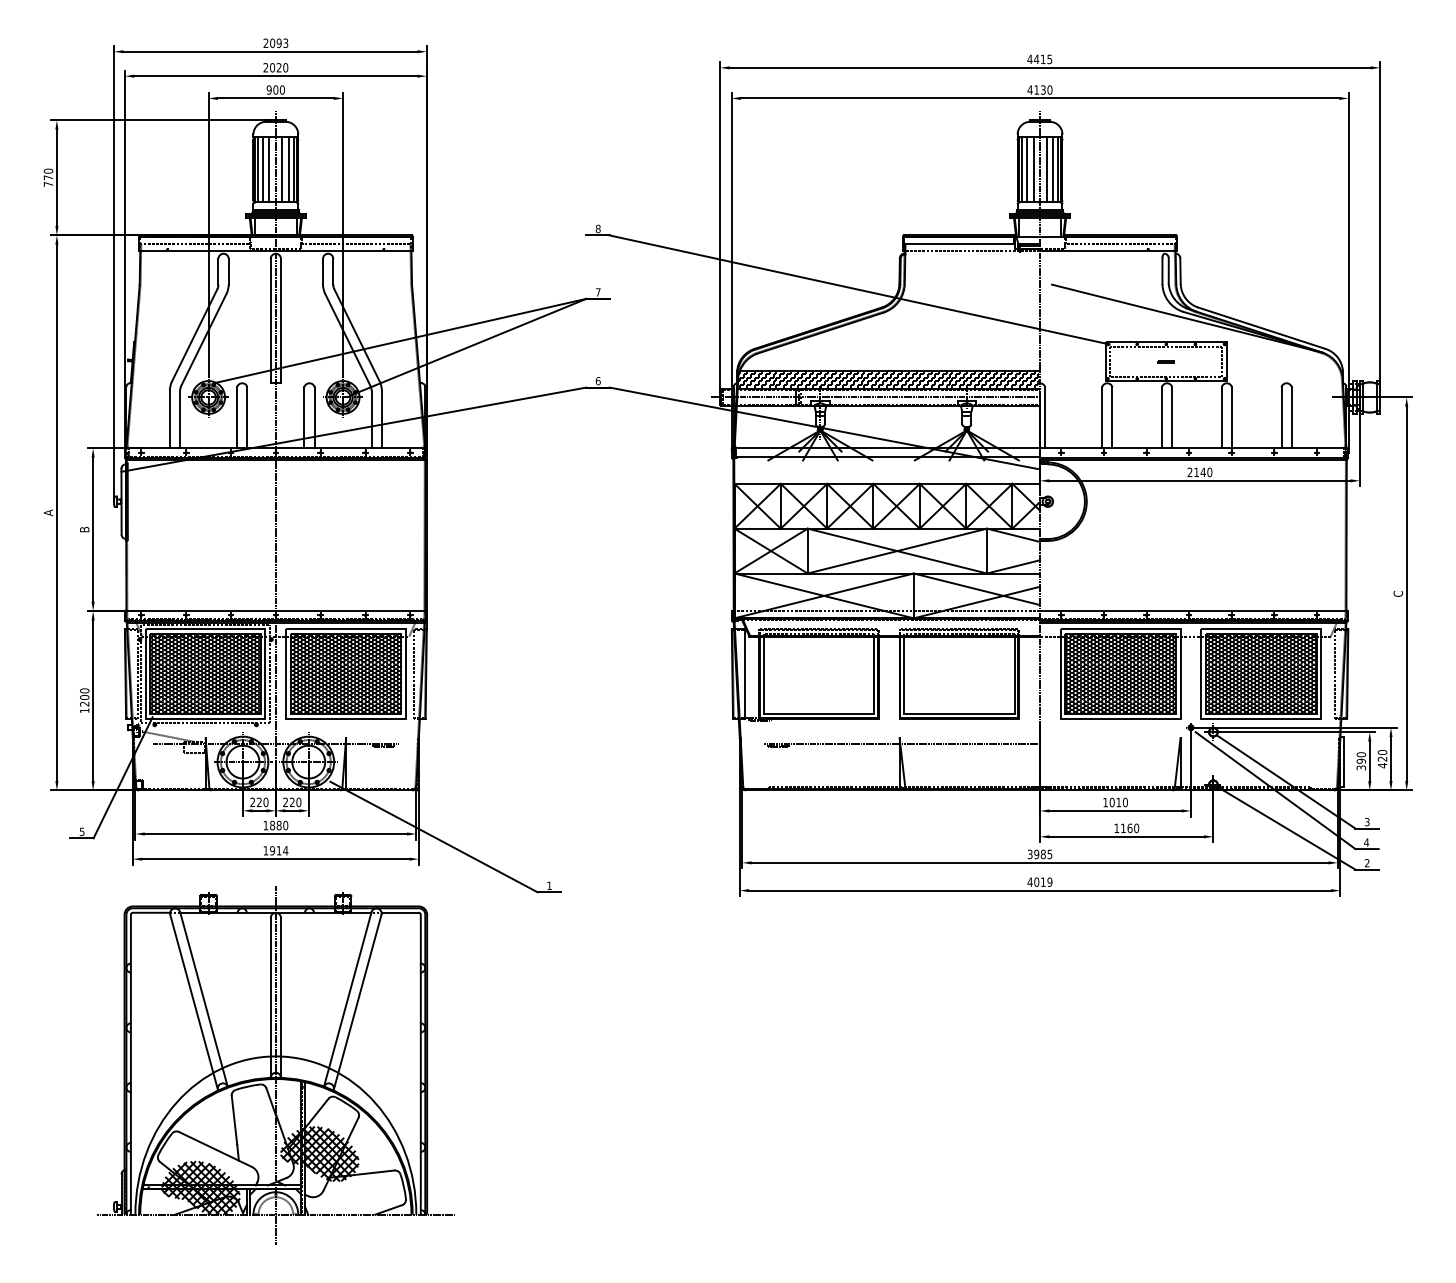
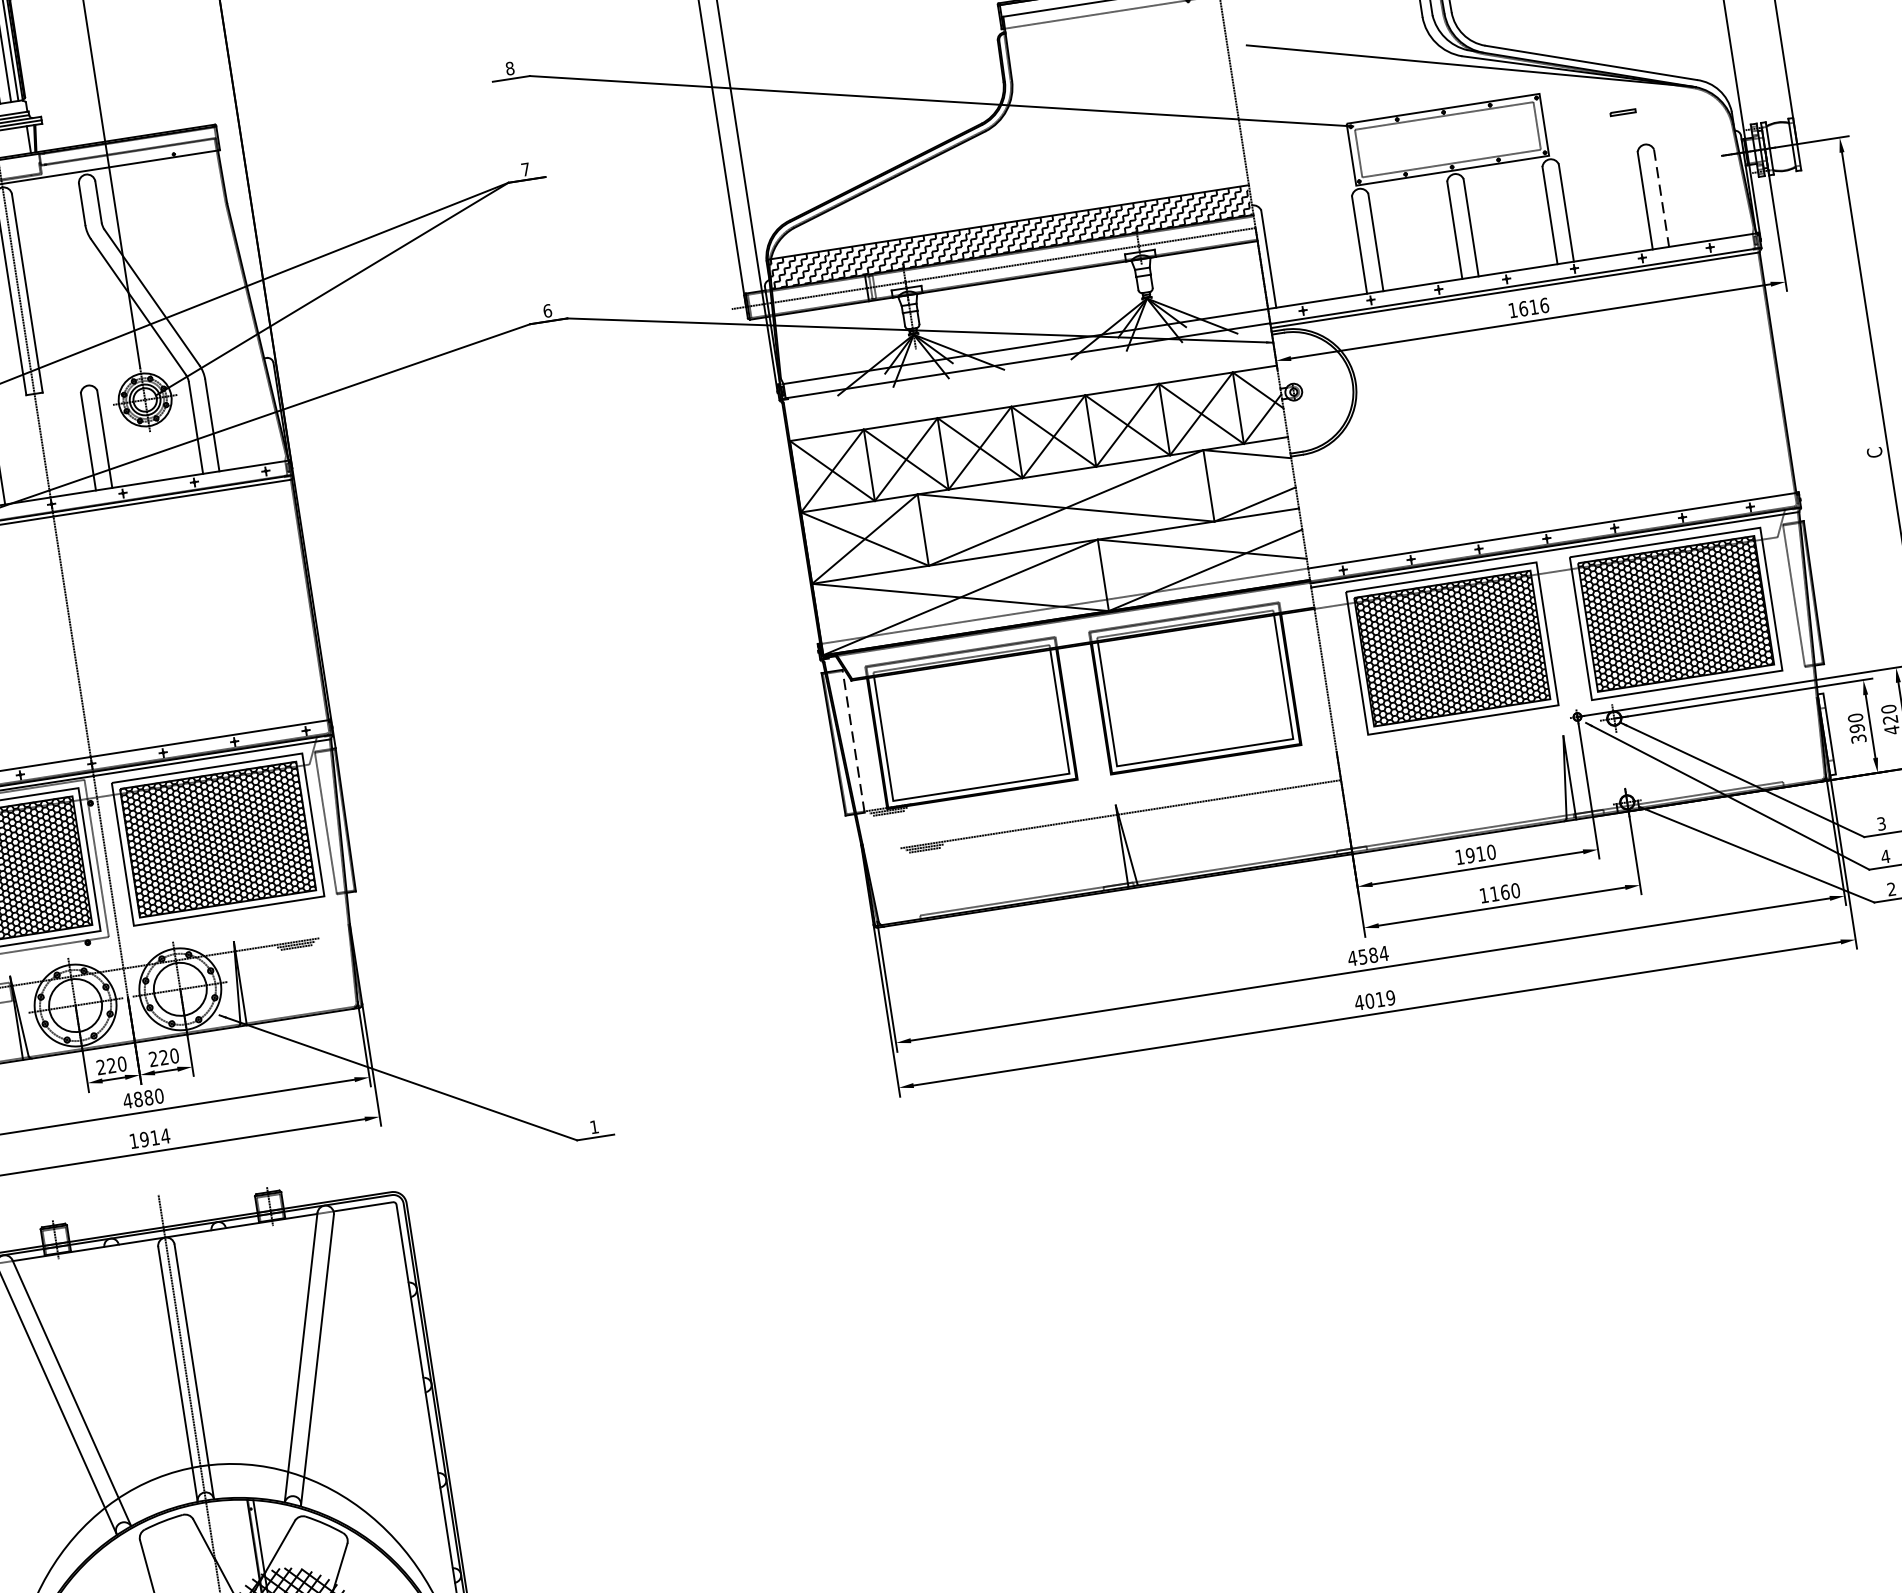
line: (1165, 361) -> (1621, 112), moved
line: (1291, 417) -> (1661, 197), solid -> dashed
text: (1199, 472) -> (1528, 308), 2140 -> 1616
line: (744, 673) -> (852, 740), solid -> dashed
text: (1111, 802) -> (1469, 855), 1010 -> 1910
text: (265, 825) -> (127, 1101), 1880 -> 4880
text: (1039, 854) -> (1367, 956), 3985 -> 4584

